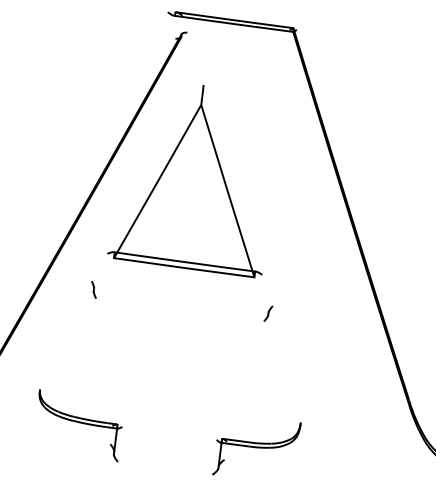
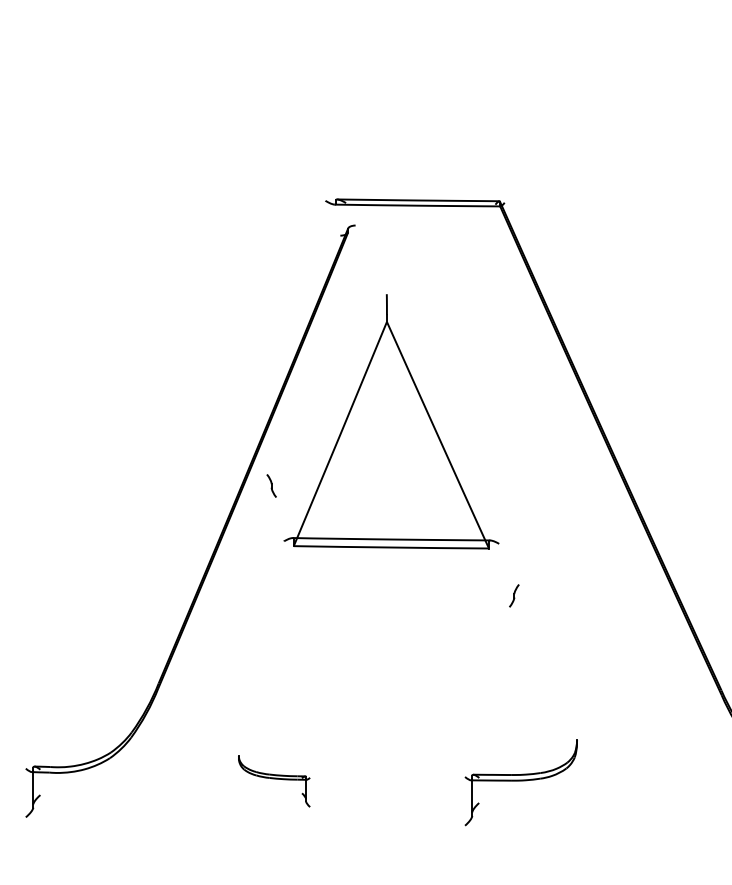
part: (93, 289) -> (271, 485), moved
part: (79, 425) -> (274, 781), size x0.6

